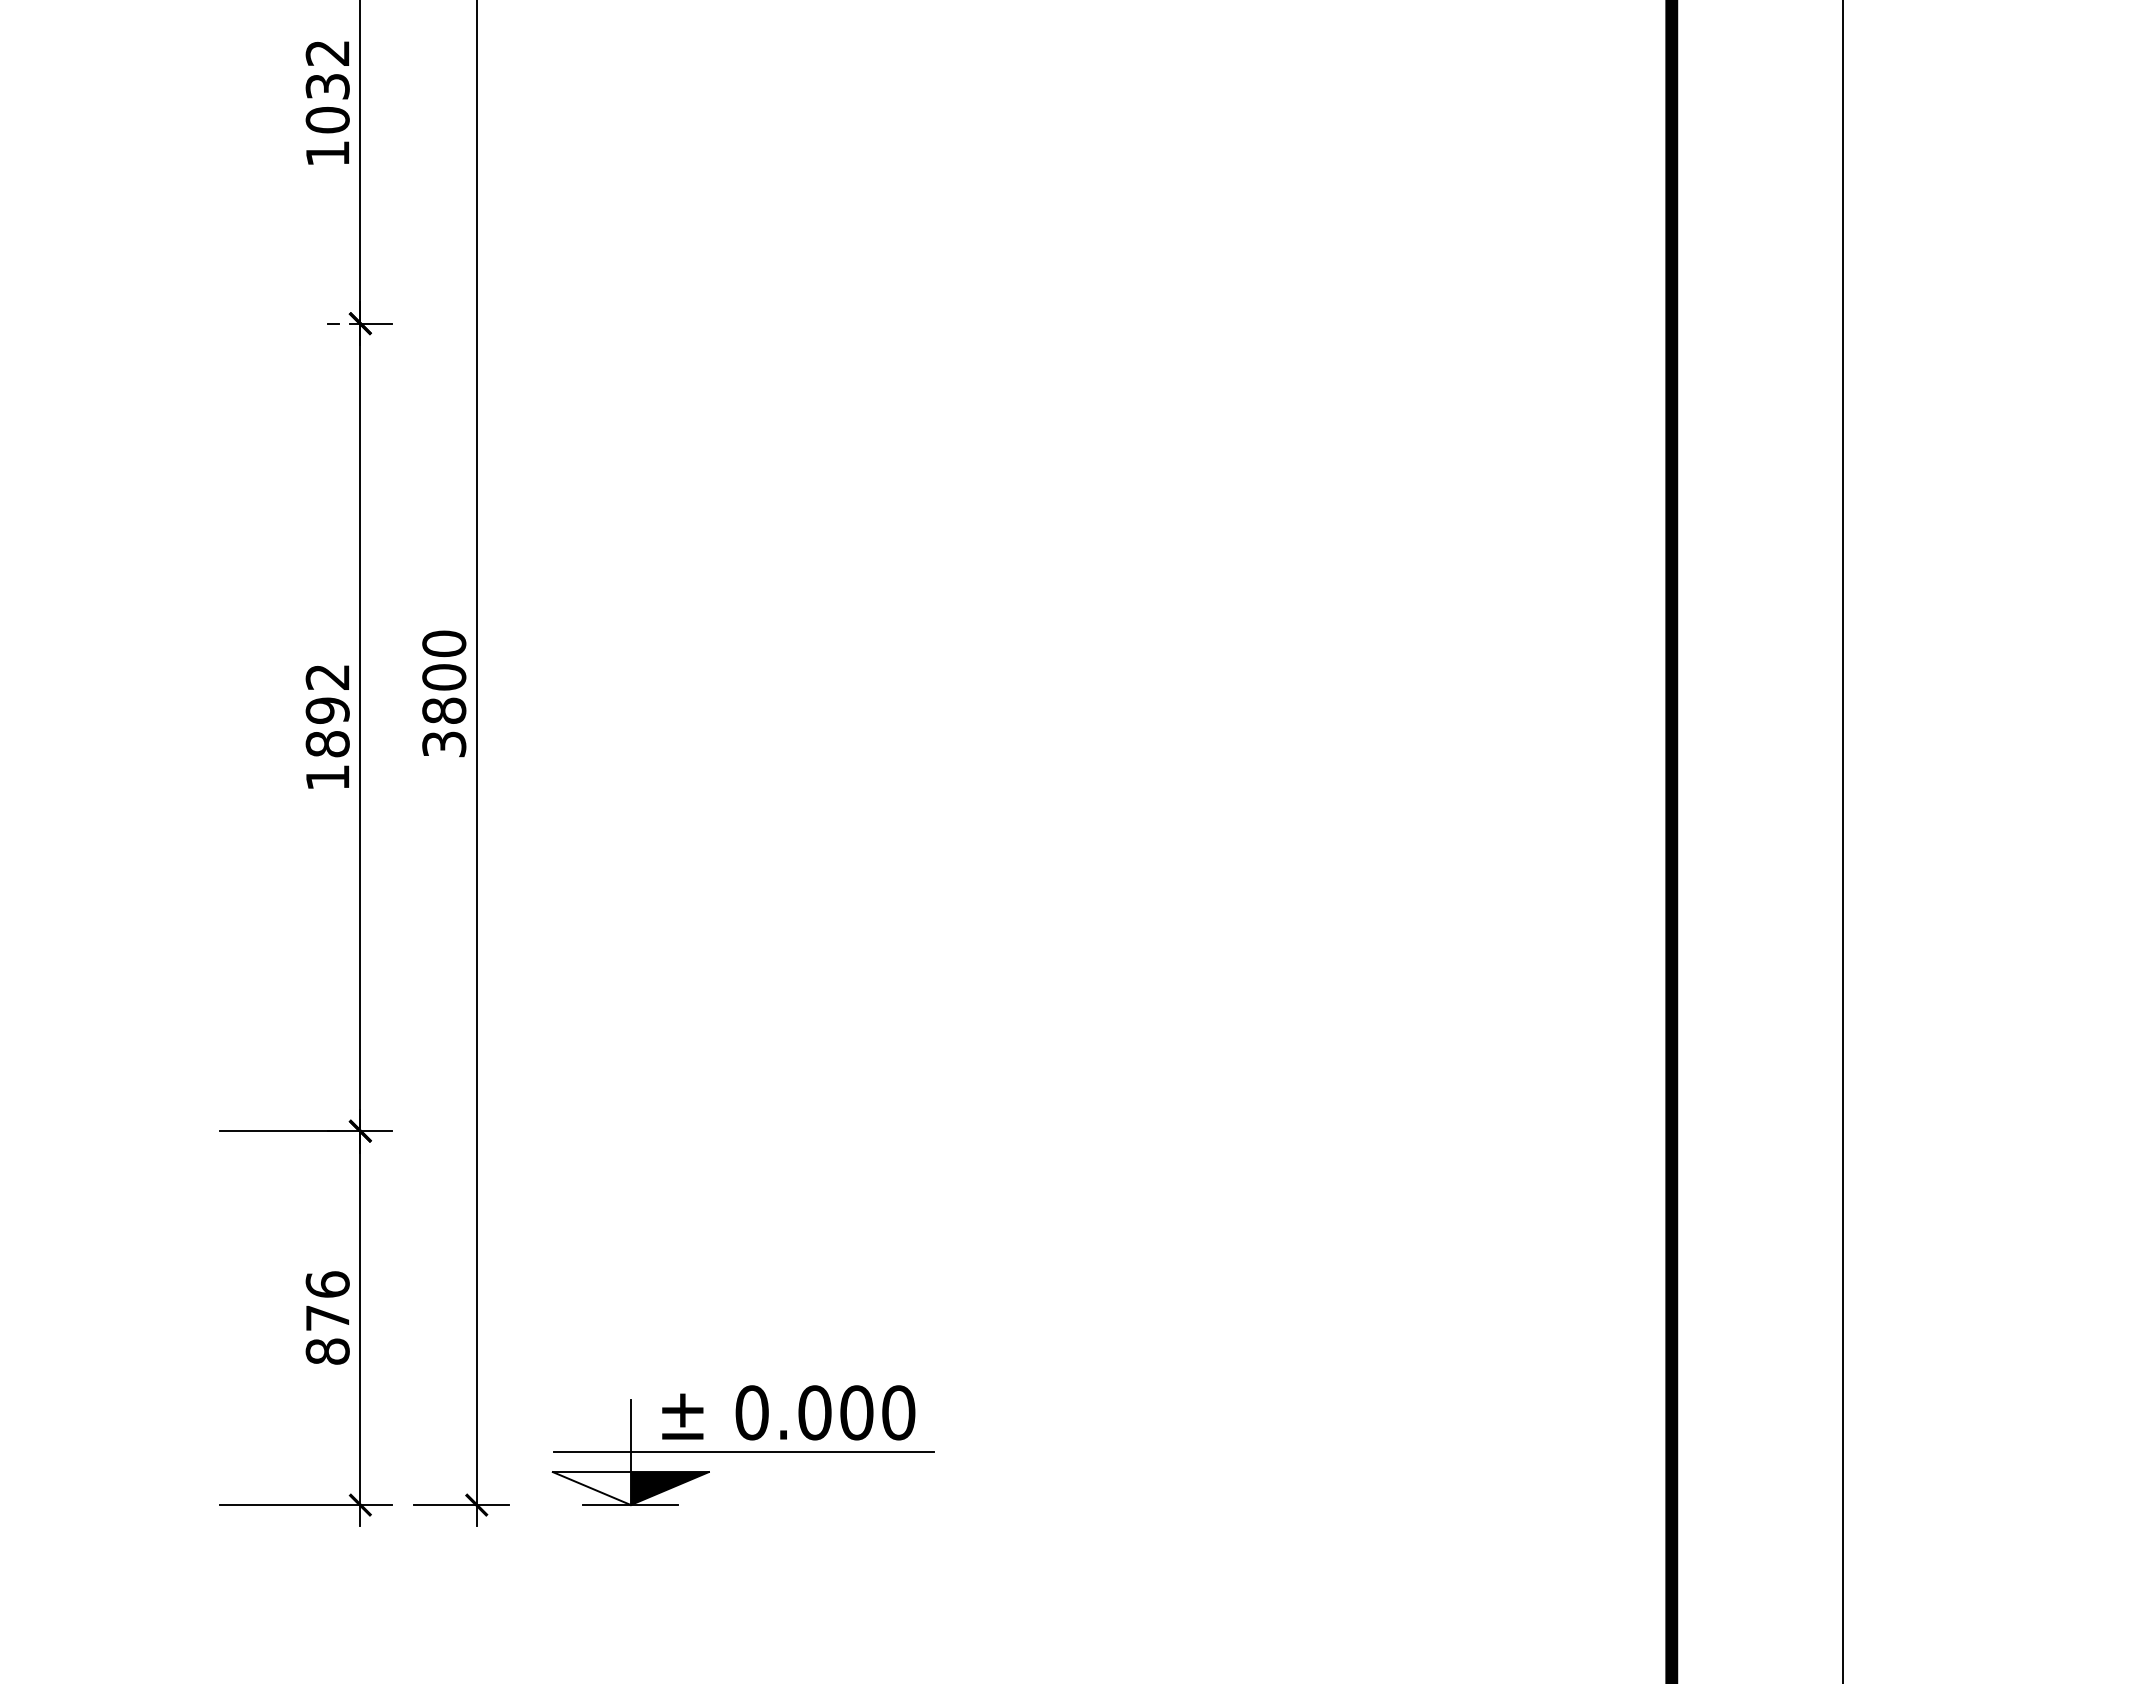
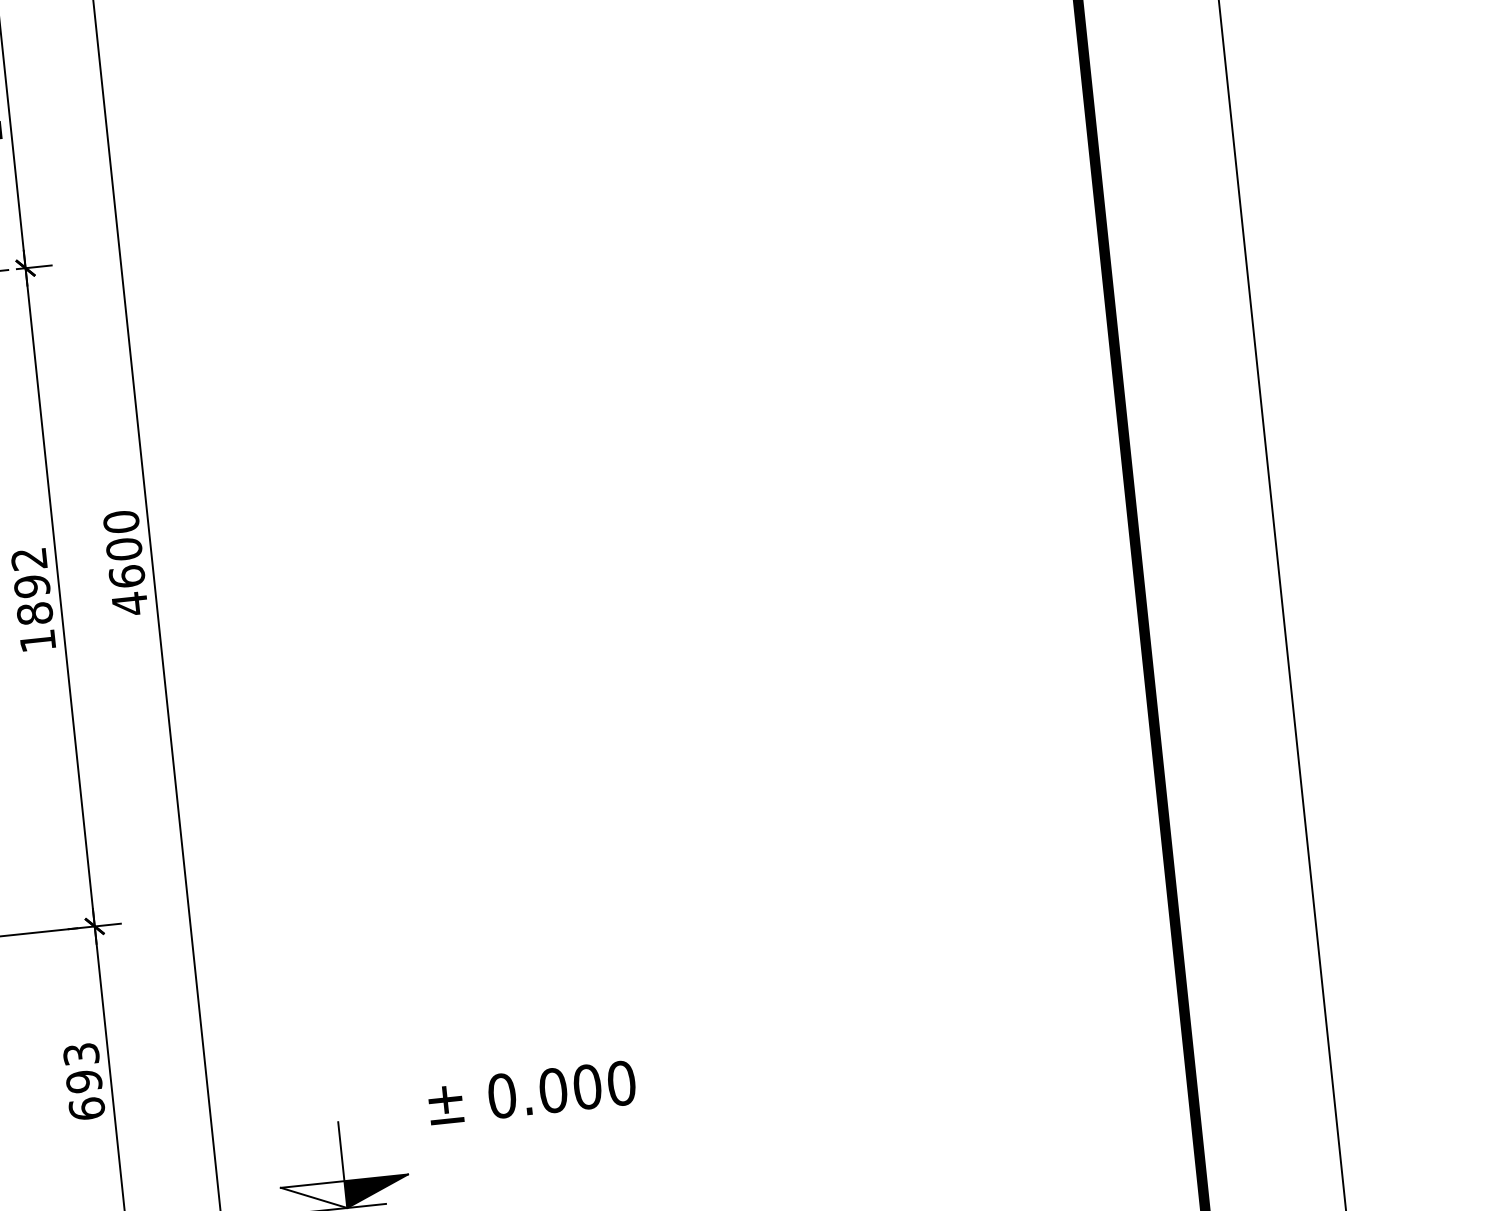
text: (444, 727) -> (128, 590), 3800 -> 4600
text: (327, 1317) -> (83, 1081), 876 -> 693
text: (788, 1412) -> (531, 1092), moved
line: (743, 1451) -> (434, 1154), removed

